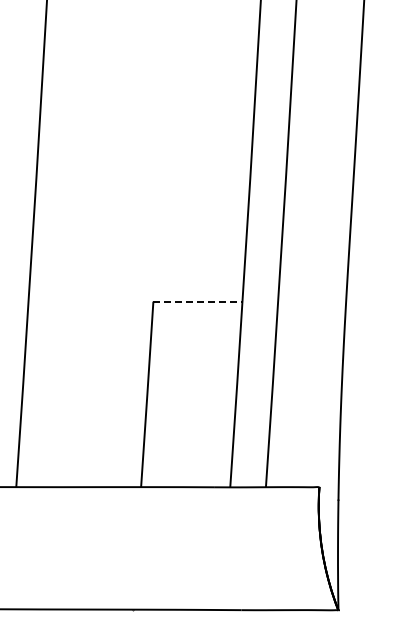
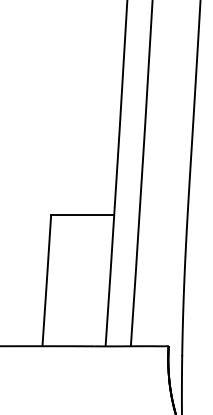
line: (197, 301) -> (82, 214), dashed -> solid

